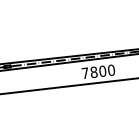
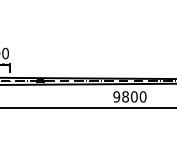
text: (85, 72) -> (116, 96), 7800 -> 9800

